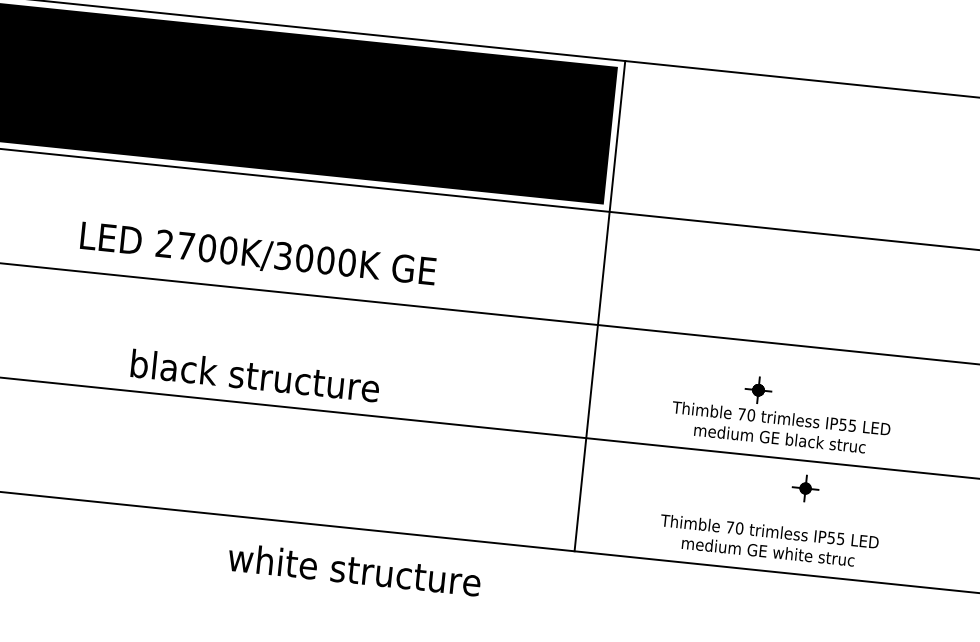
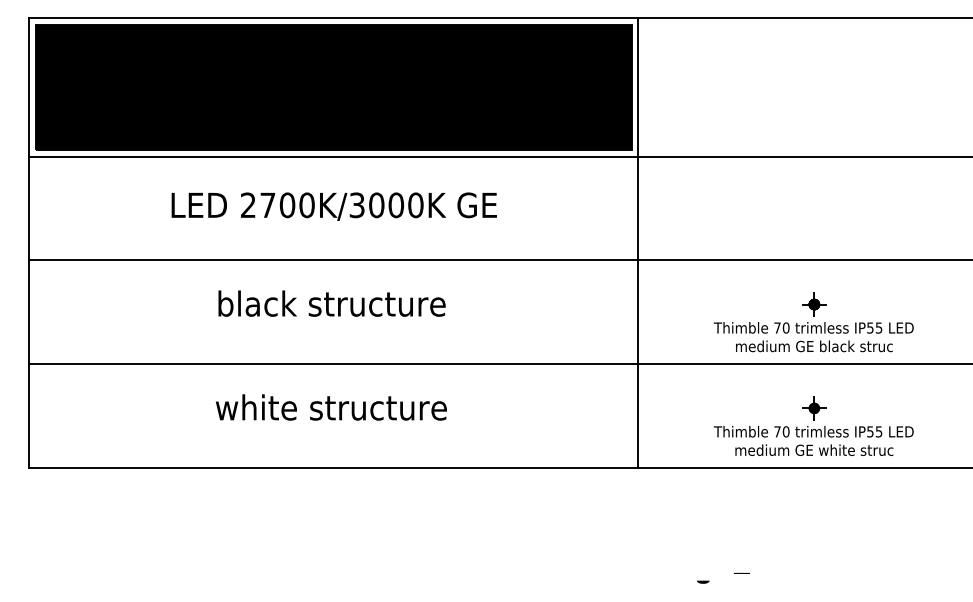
text: (257, 254) -> (333, 206), moved
text: (254, 375) -> (331, 303), moved
part: (758, 390) -> (814, 304), moved
part: (805, 488) -> (814, 408), moved
text: (354, 569) -> (331, 407), moved

